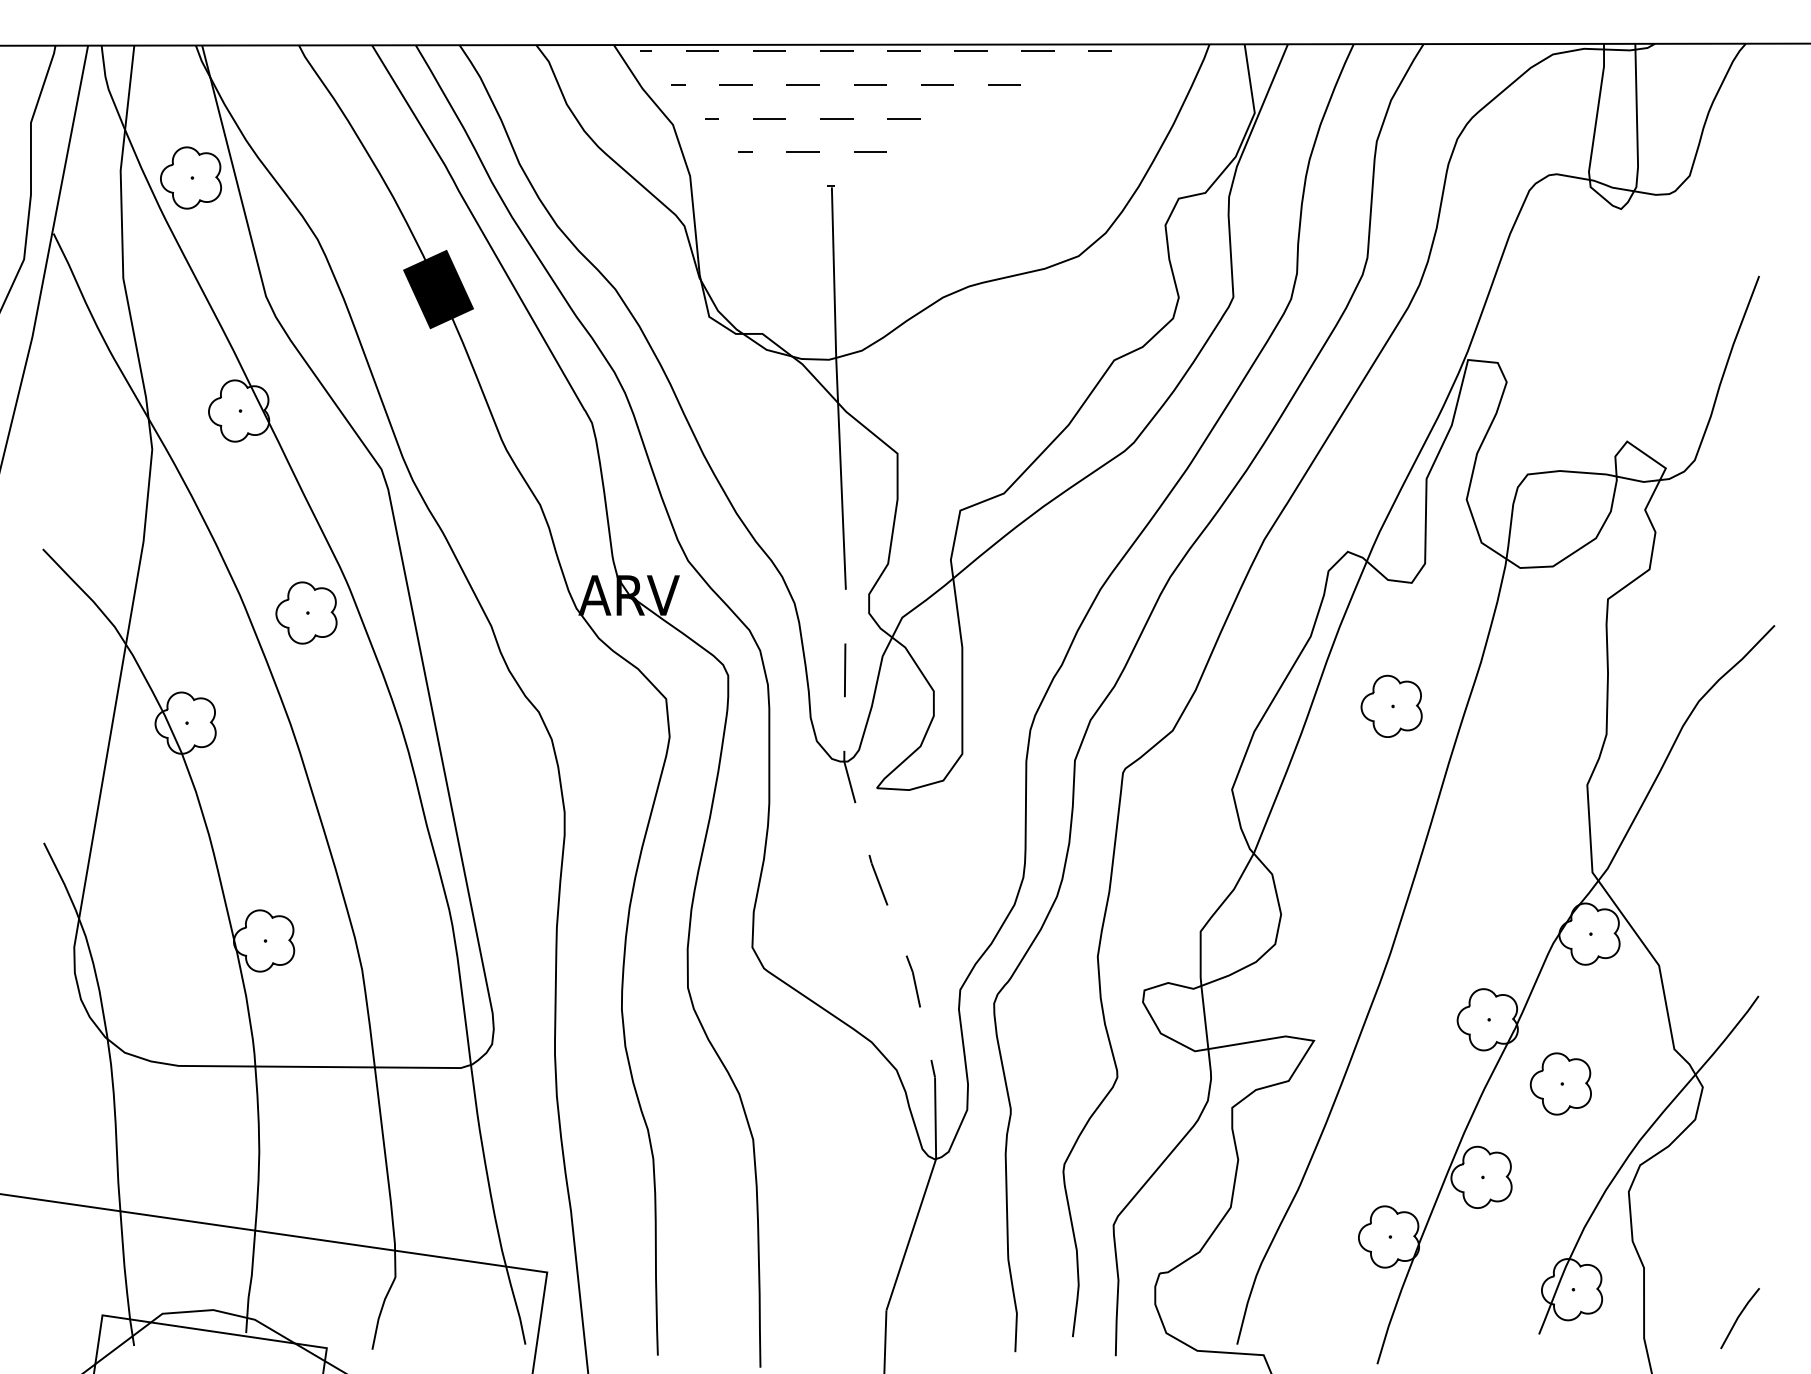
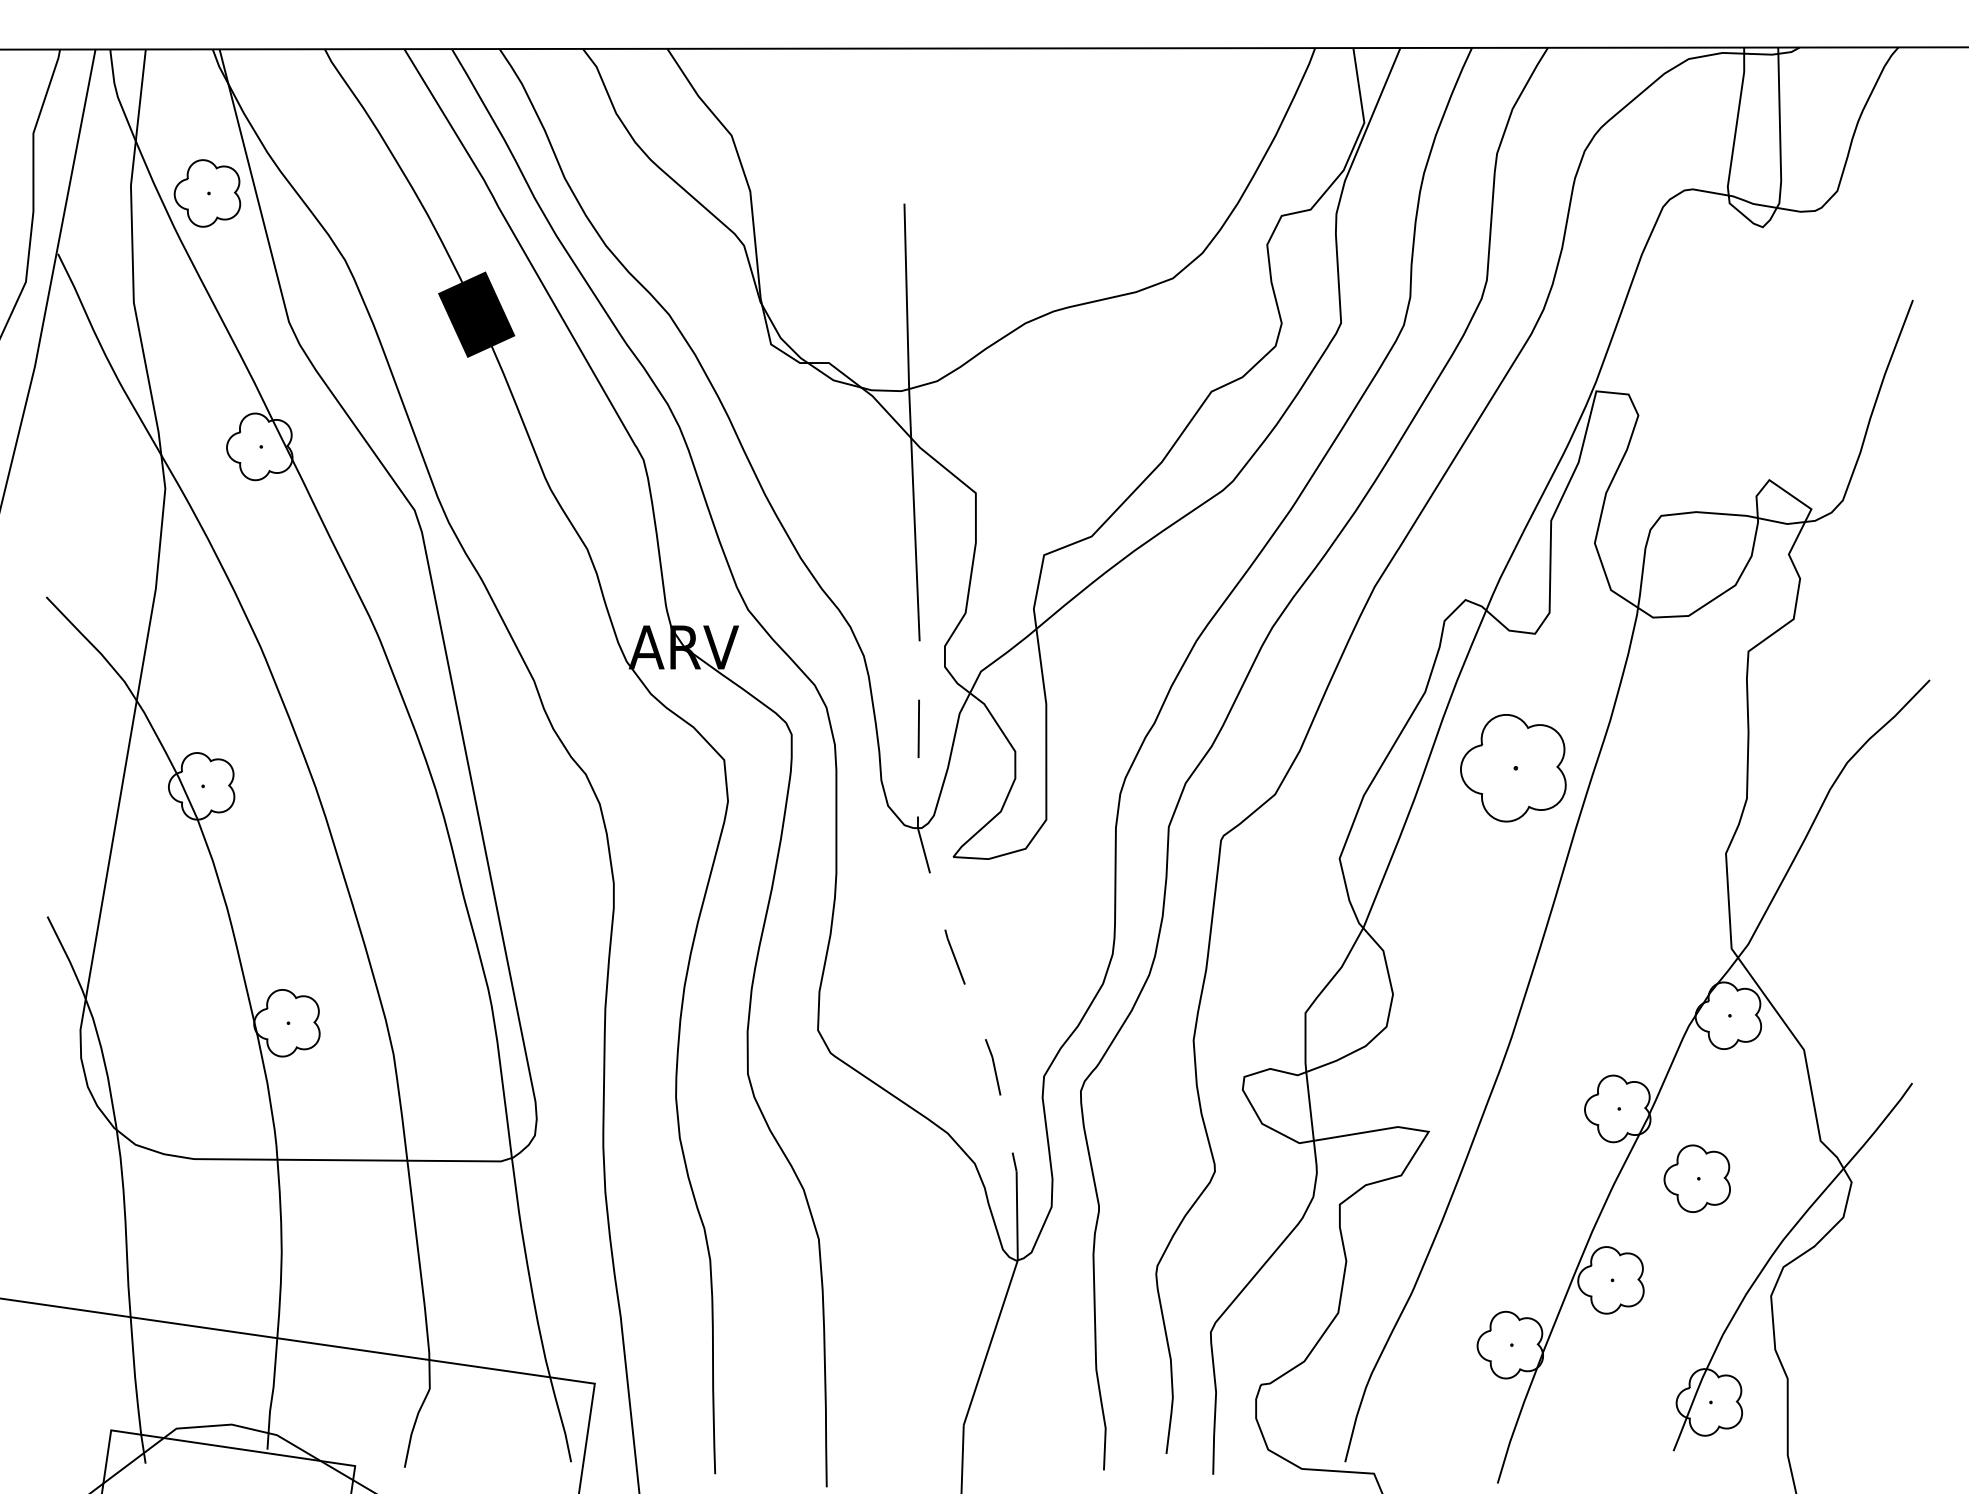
hatch: (876, 118) -> (952, 128), removed
part: (305, 612) -> (332, 666), removed
part: (1390, 705) -> (1512, 767), size x1.6
line: (1739, 1317) -> (1891, 1432), removed

